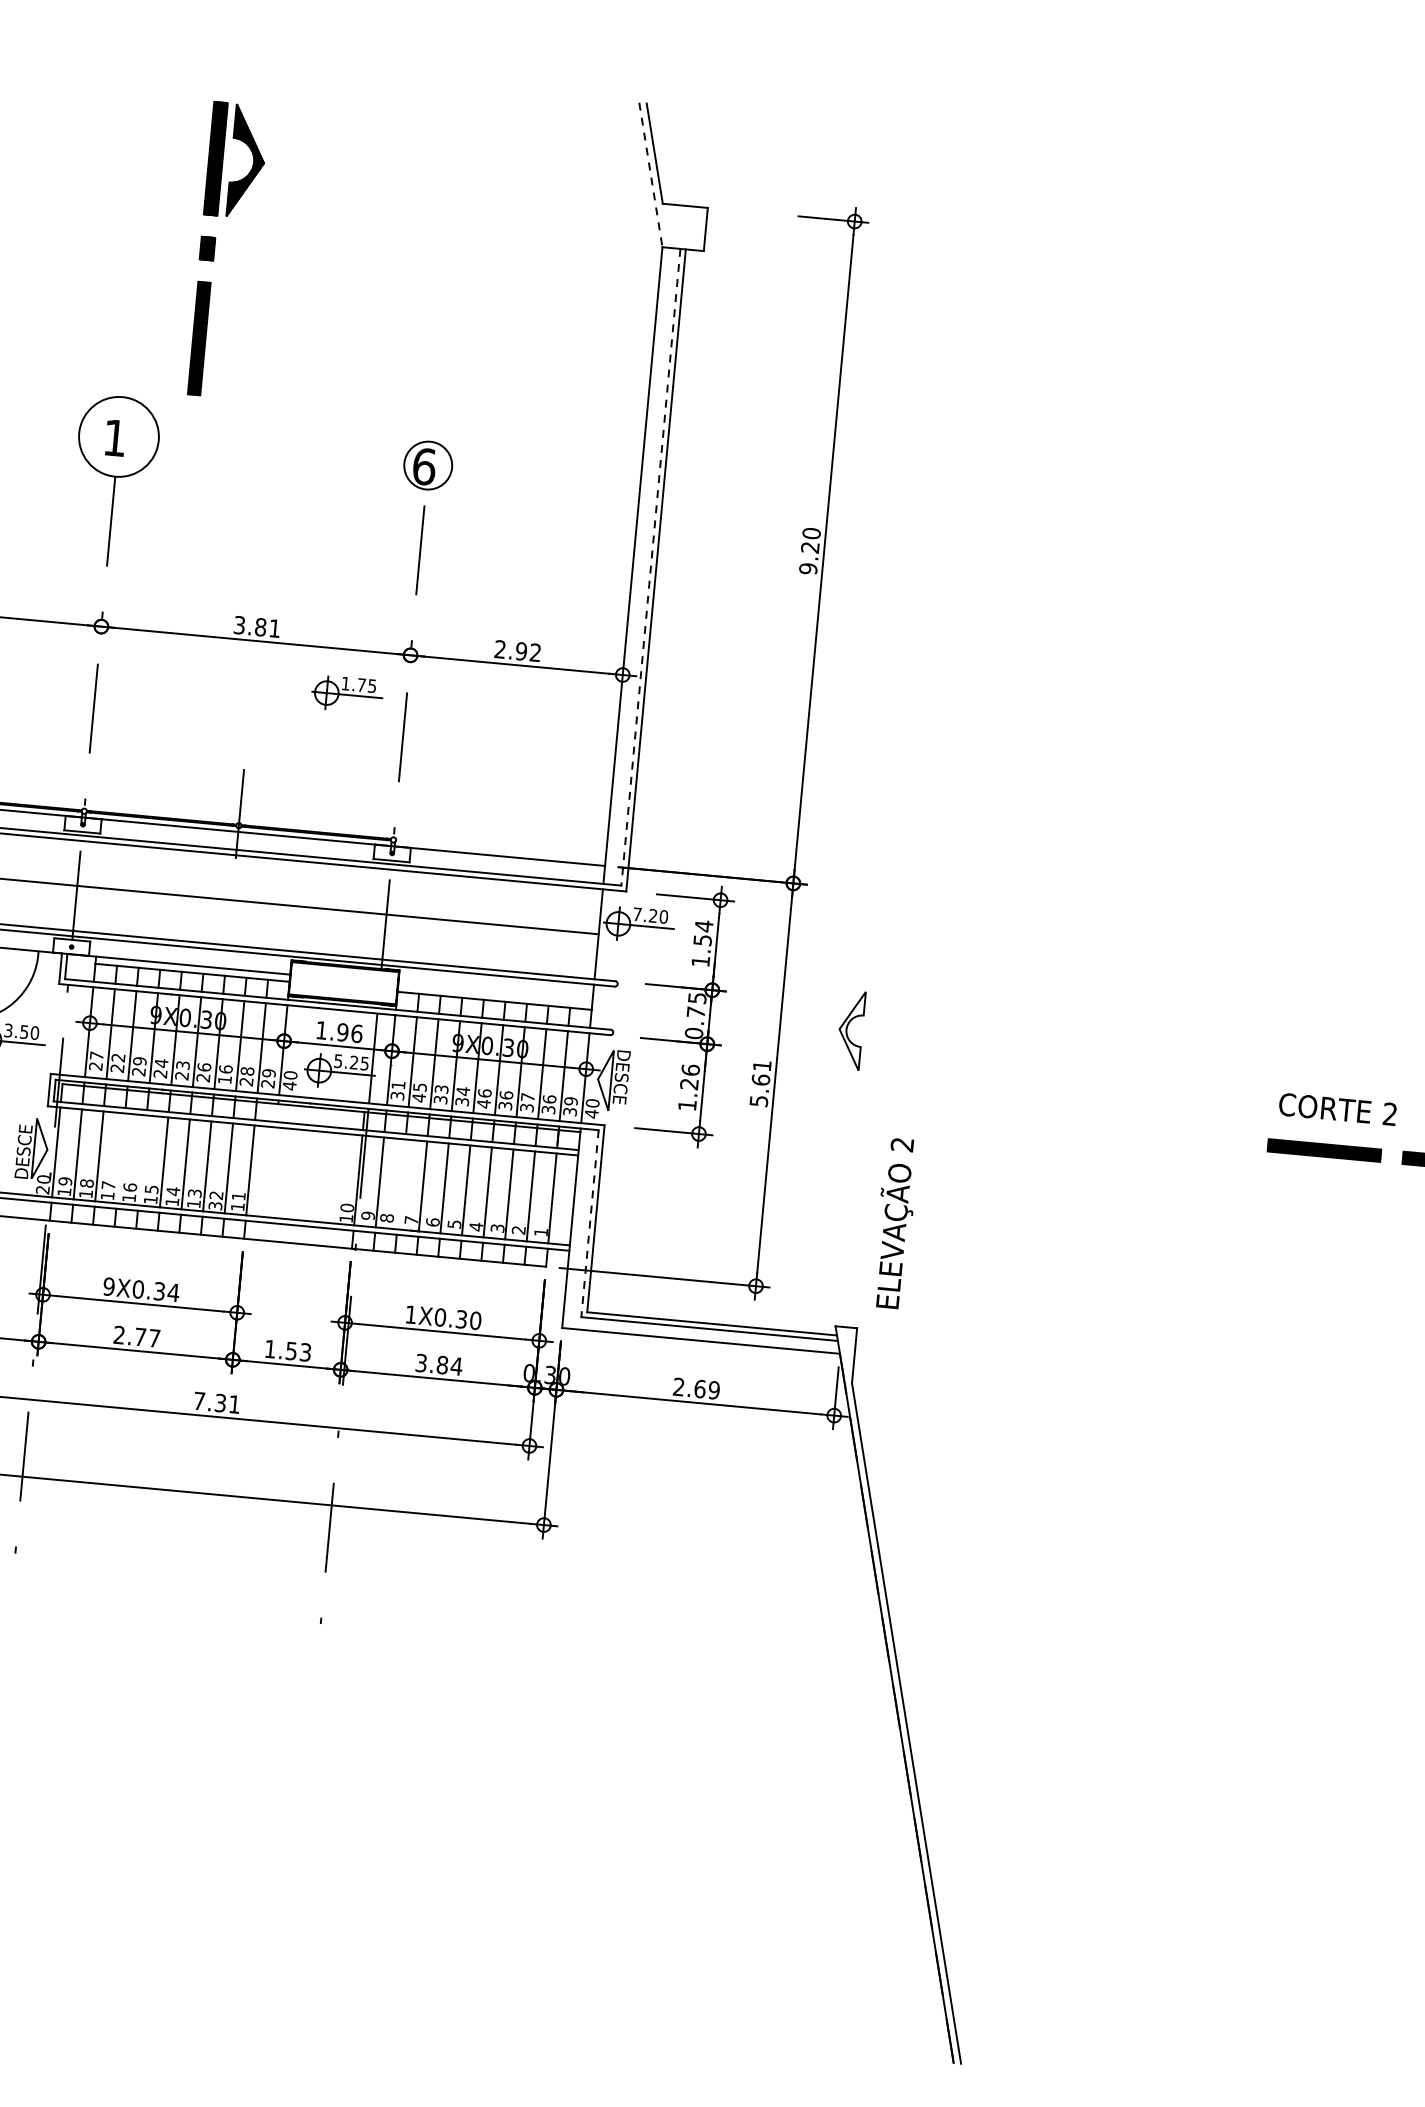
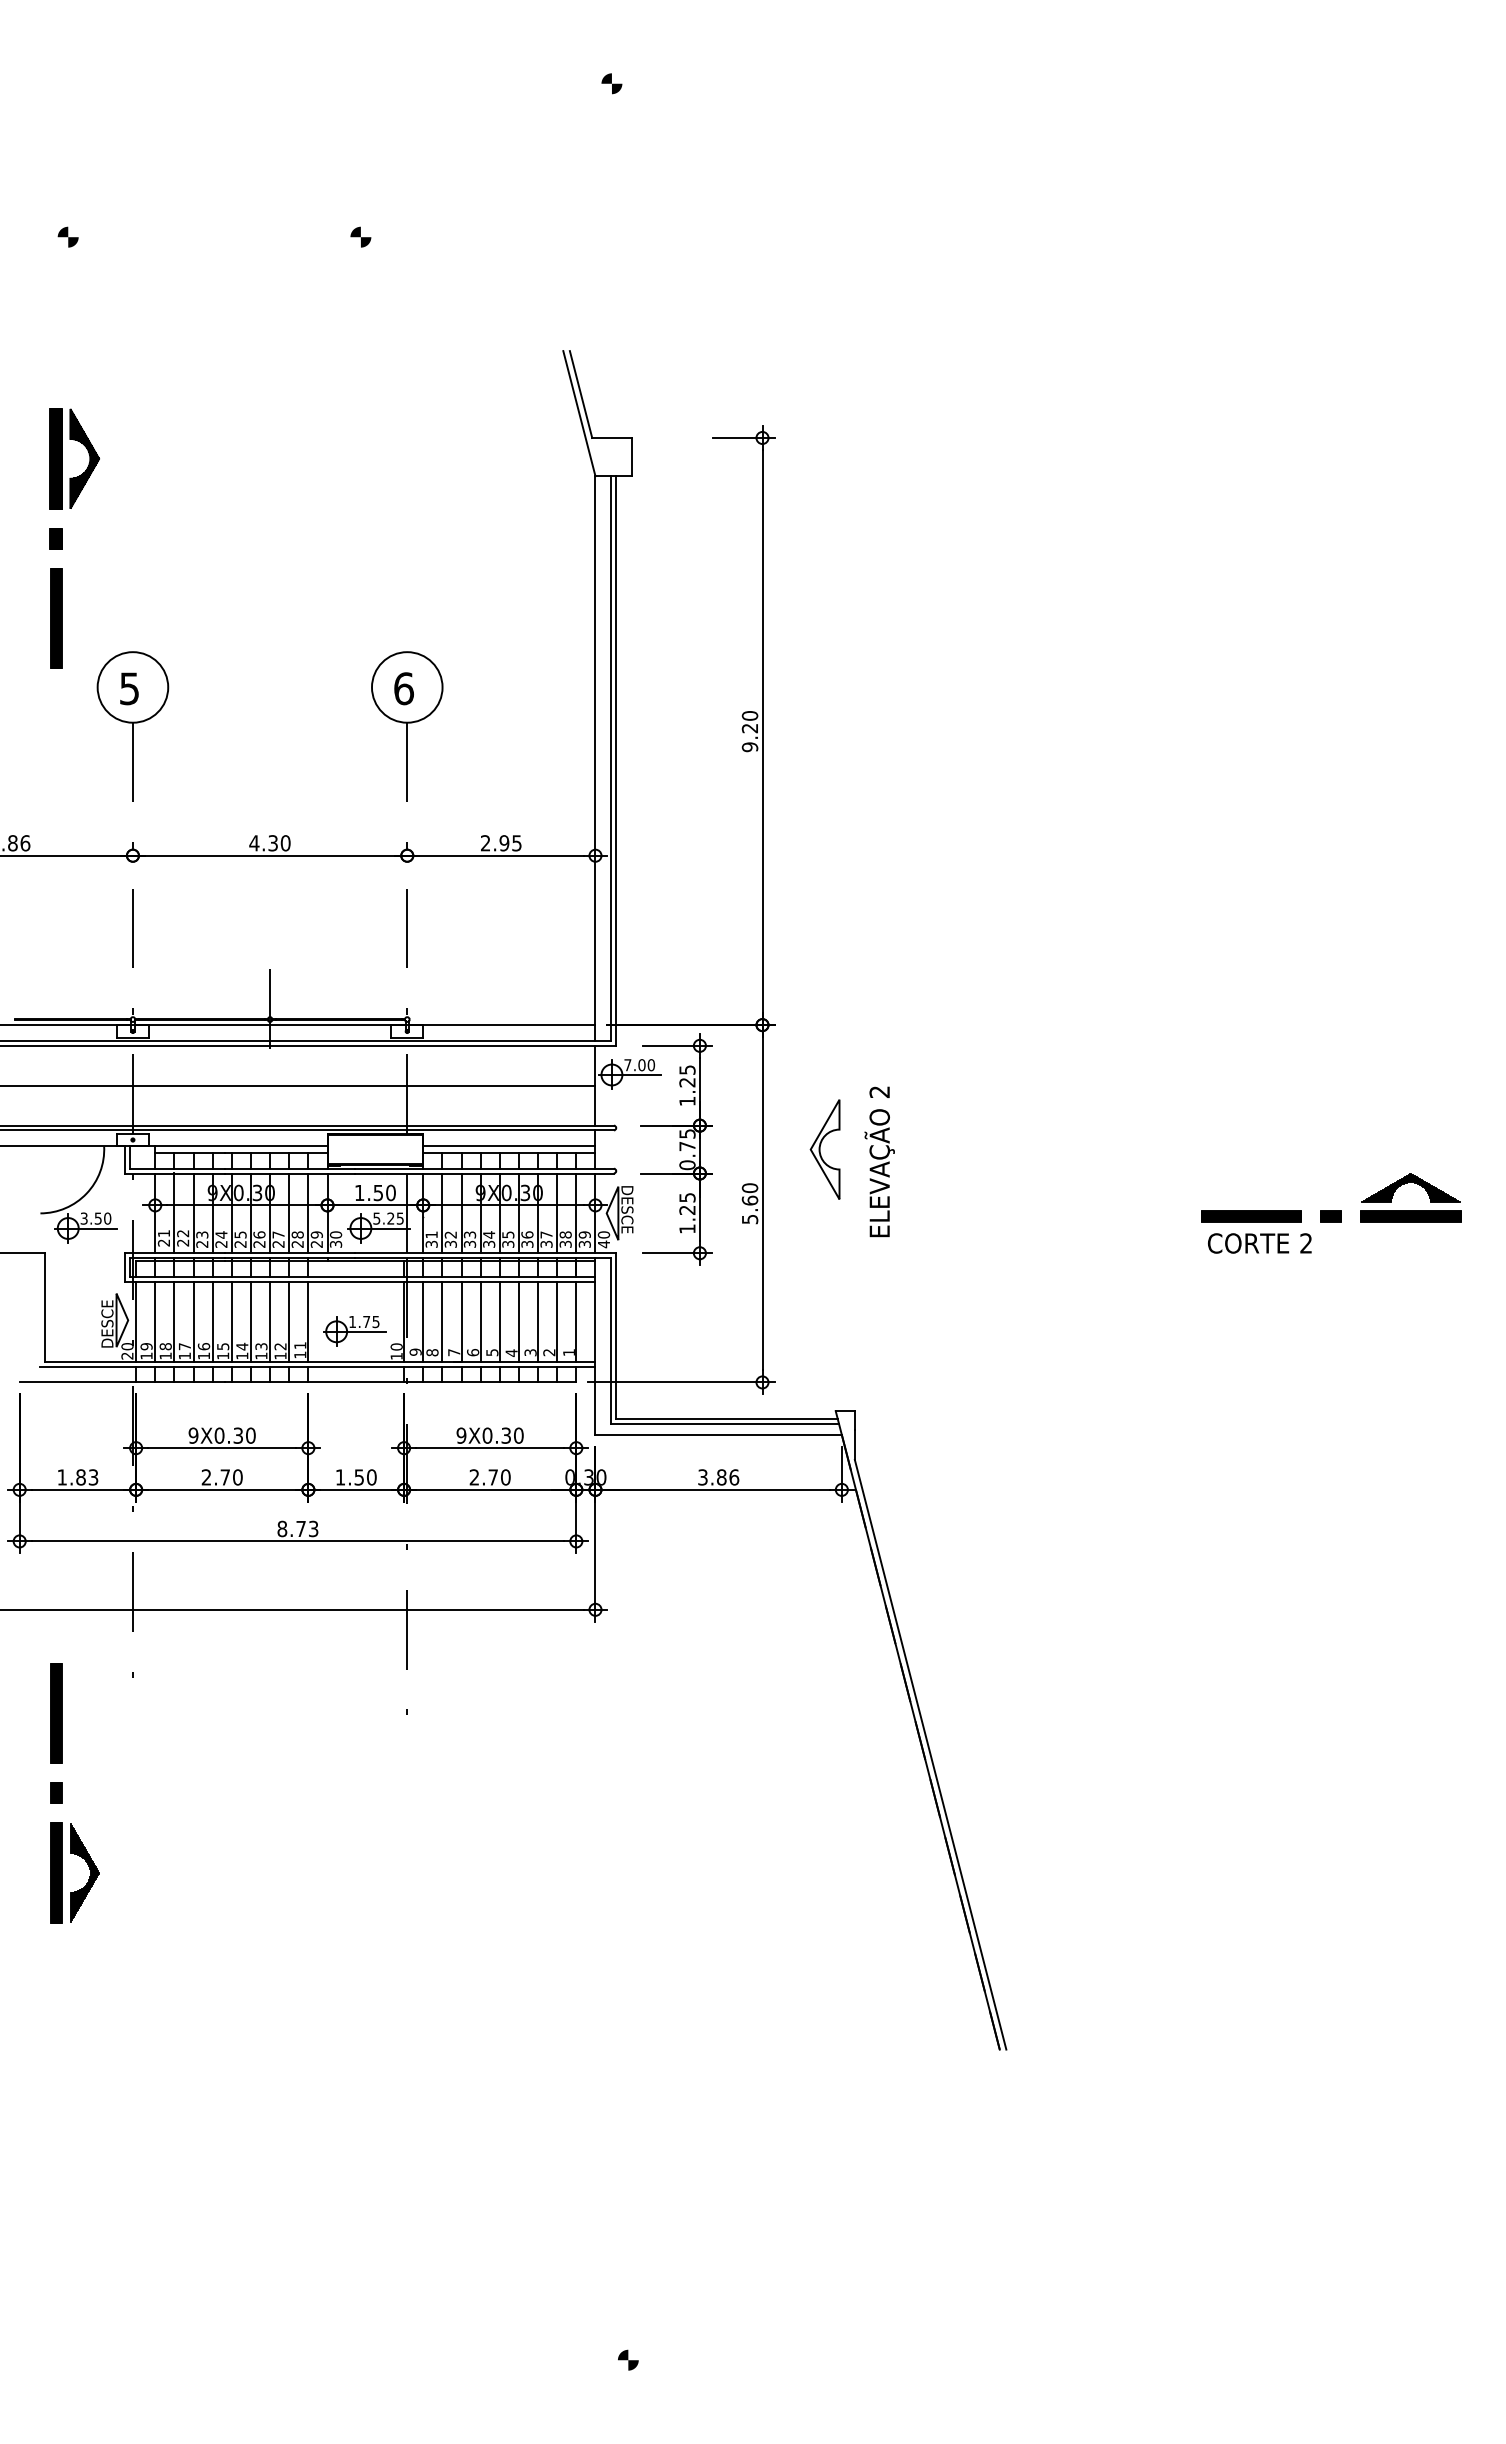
line: (651, 174) -> (579, 413), dashed -> solid
part: (214, 249) -> (62, 538), moved
text: (114, 437) -> (129, 688), 1 -> 5
circle: (428, 465) -> (407, 687), size x1.67
line: (650, 568) -> (611, 759), dashed -> solid
text: (256, 627) -> (269, 843), 3.81 -> 4.30
text: (535, 652) -> (516, 843), 2.92 -> 2.95
part: (346, 694) -> (354, 1331), moved
text: (652, 916) -> (641, 1065), 7.20 -> 7.00
text: (703, 933) -> (687, 1076), 1.54 -> 1.25
line: (494, 993) -> (508, 1146), added
part: (850, 1030) -> (824, 1149), size x1.43
text: (349, 1032) -> (384, 1192), 1.96 -> 1.50
text: (96, 1055) -> (163, 1233), 27 -> 21
text: (140, 1060) -> (202, 1234), 29 -> 23
text: (181, 1064) -> (239, 1234), 23 -> 25
text: (761, 1066) -> (749, 1188), 5.61 -> 5.60
text: (690, 1069) -> (687, 1197), 1.26 -> 1.25
text: (225, 1074) -> (278, 1239), 16 -> 27
text: (289, 1086) -> (335, 1244), 40 -> 30
text: (419, 1092) -> (450, 1239), 45 -> 32
text: (484, 1098) -> (508, 1239), 46 -> 35
text: (549, 1098) -> (565, 1234), 36 -> 38
text: (1337, 1109) -> (1259, 1243), moved
line: (120, 1158) -> (193, 1321), added
line: (142, 1160) -> (212, 1321), added
line: (401, 1184) -> (442, 1321), added
text: (215, 1205) -> (280, 1355), 32 -> 12
text: (894, 1222) -> (879, 1161), moved
line: (590, 1223) -> (611, 1340), dashed -> solid
text: (173, 1292) -> (250, 1435), 9X0.34 -> 9X0.30
text: (411, 1314) -> (461, 1435), 1X0.30 -> 9X0.30
text: (154, 1338) -> (237, 1477), 2.77 -> 2.70
text: (305, 1352) -> (371, 1477), 1.53 -> 1.50
text: (438, 1364) -> (489, 1477), 3.84 -> 2.70
text: (696, 1388) -> (718, 1477), 2.69 -> 3.86
text: (216, 1402) -> (297, 1528), 7.31 -> 8.73

